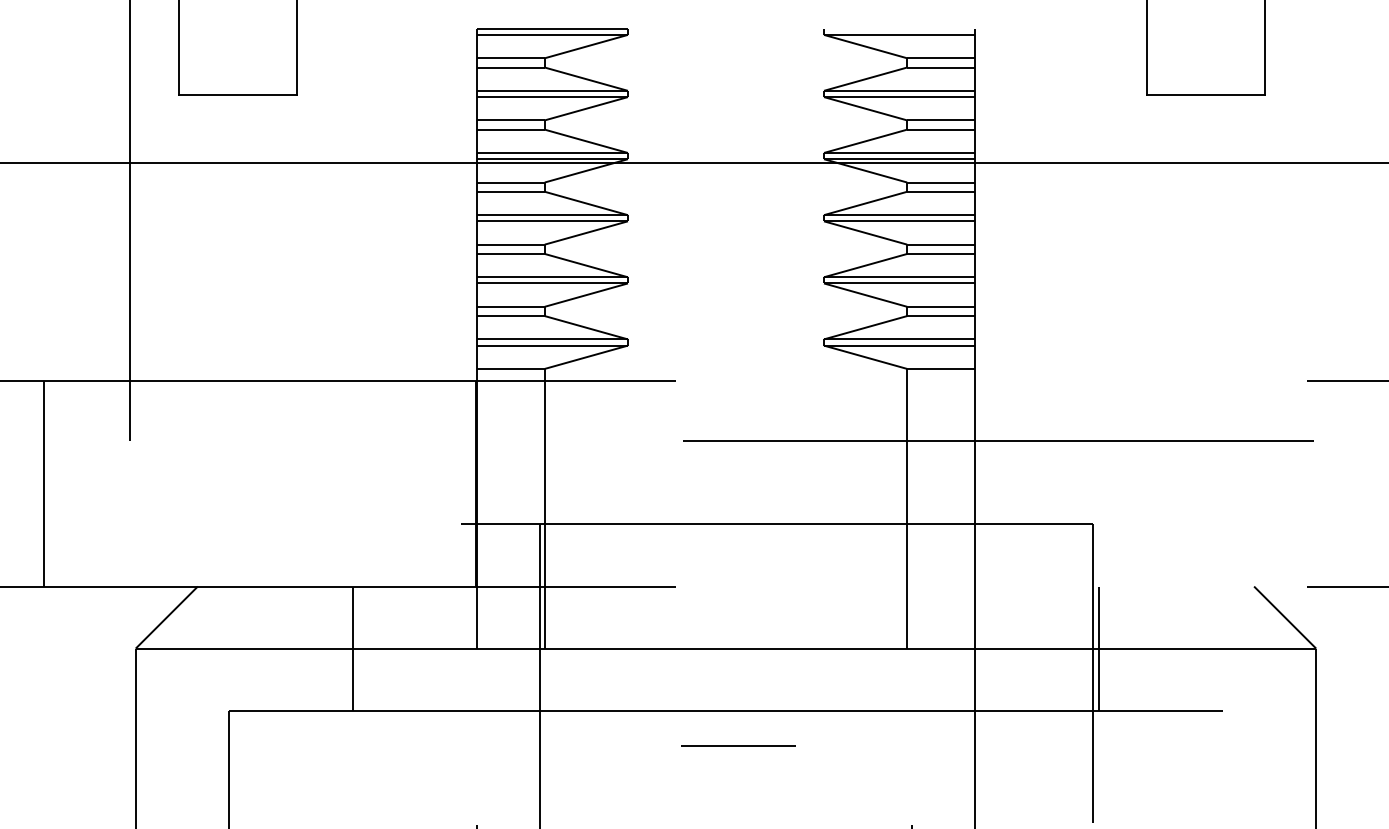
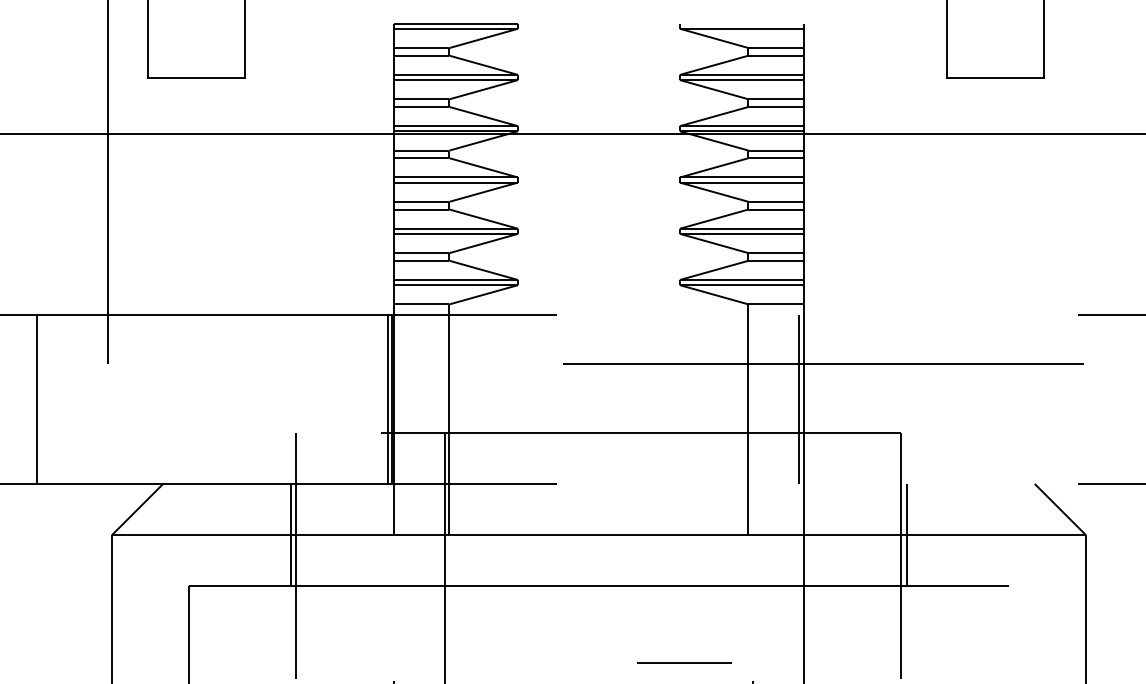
line: (470, 483) -> (388, 398), added
line: (968, 483) -> (799, 398), added
line: (359, 673) -> (296, 555), added
line: (738, 745) -> (684, 663), moved

